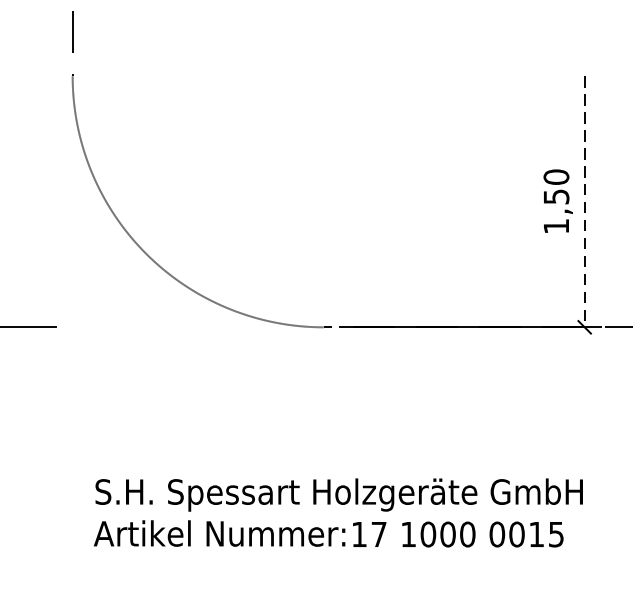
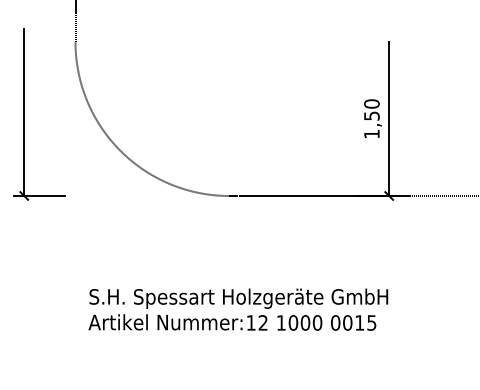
line: (585, 202) -> (389, 119), dashed -> solid
text: (377, 533) -> (262, 322), 17 -> 12

